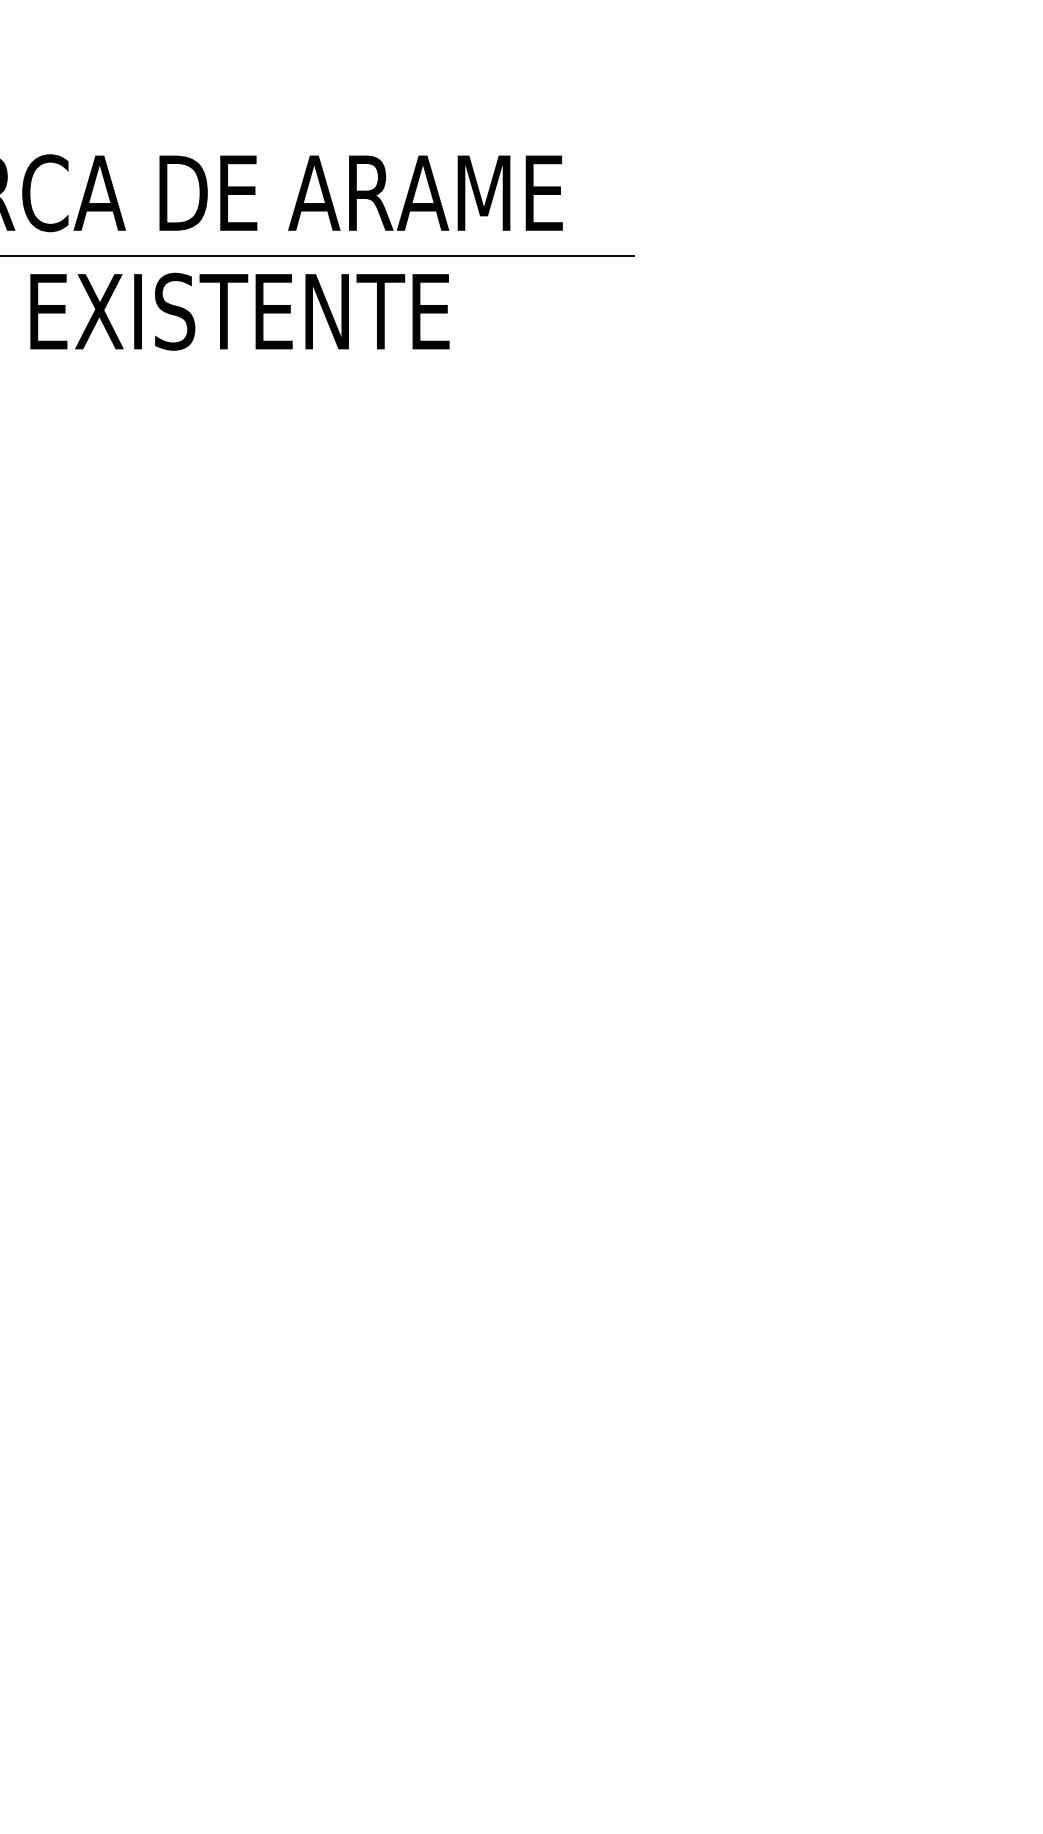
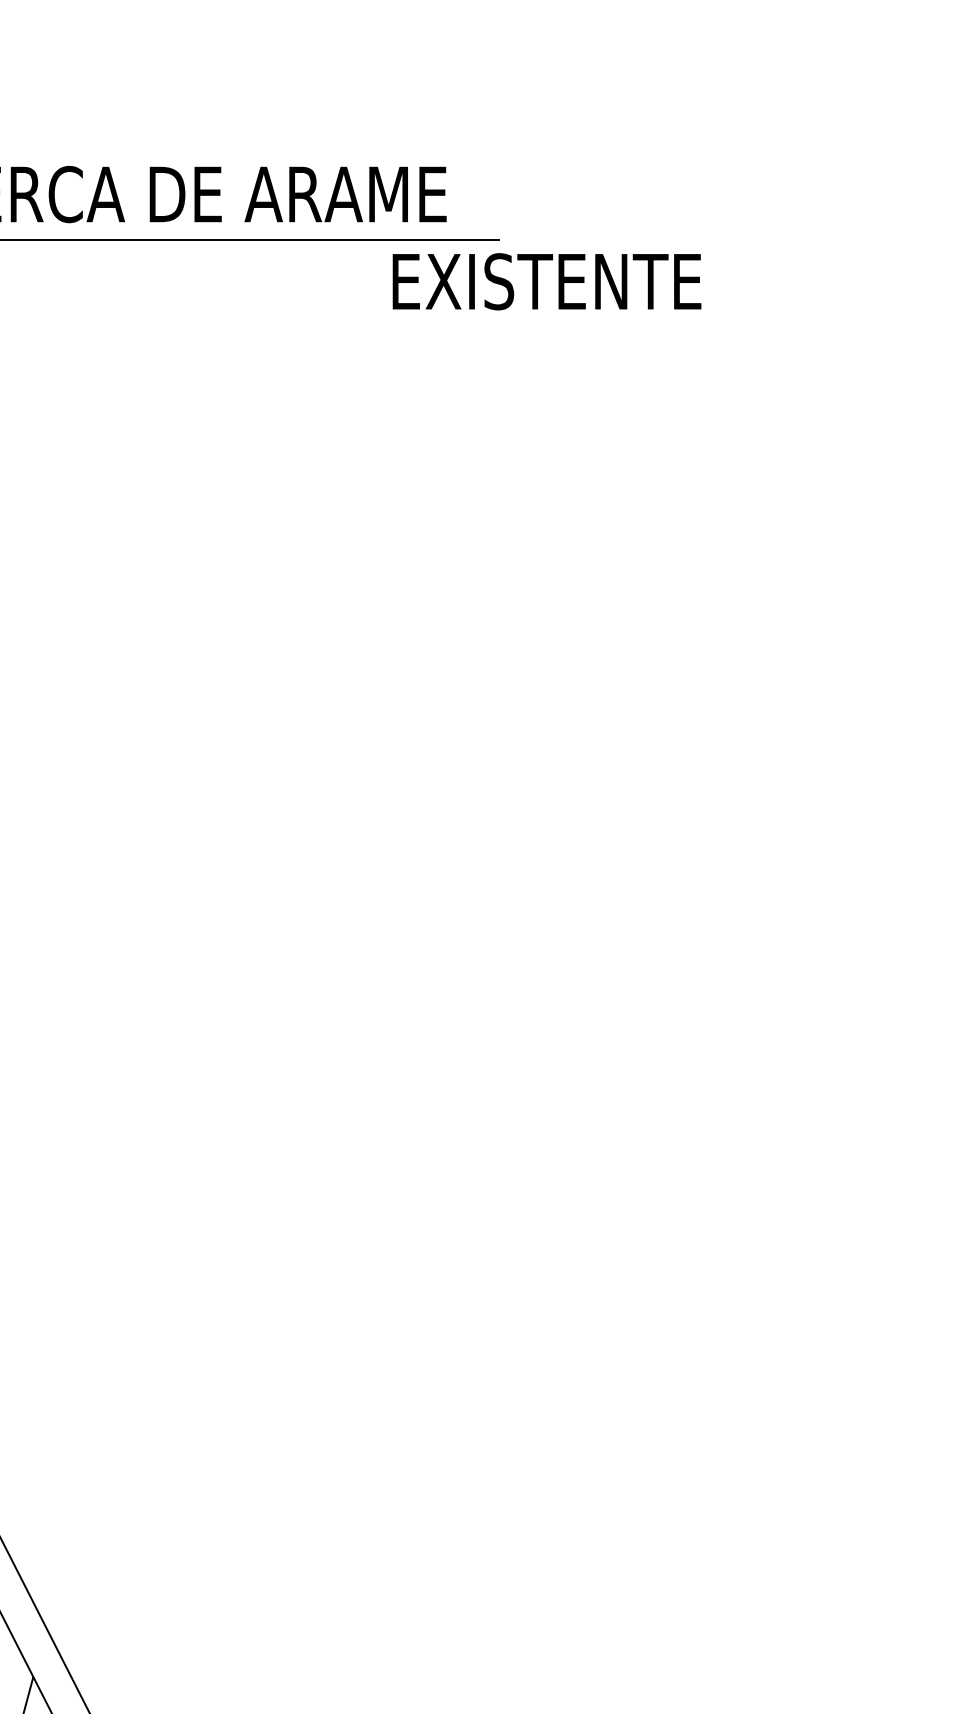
text: (239, 311) -> (546, 281), moved

